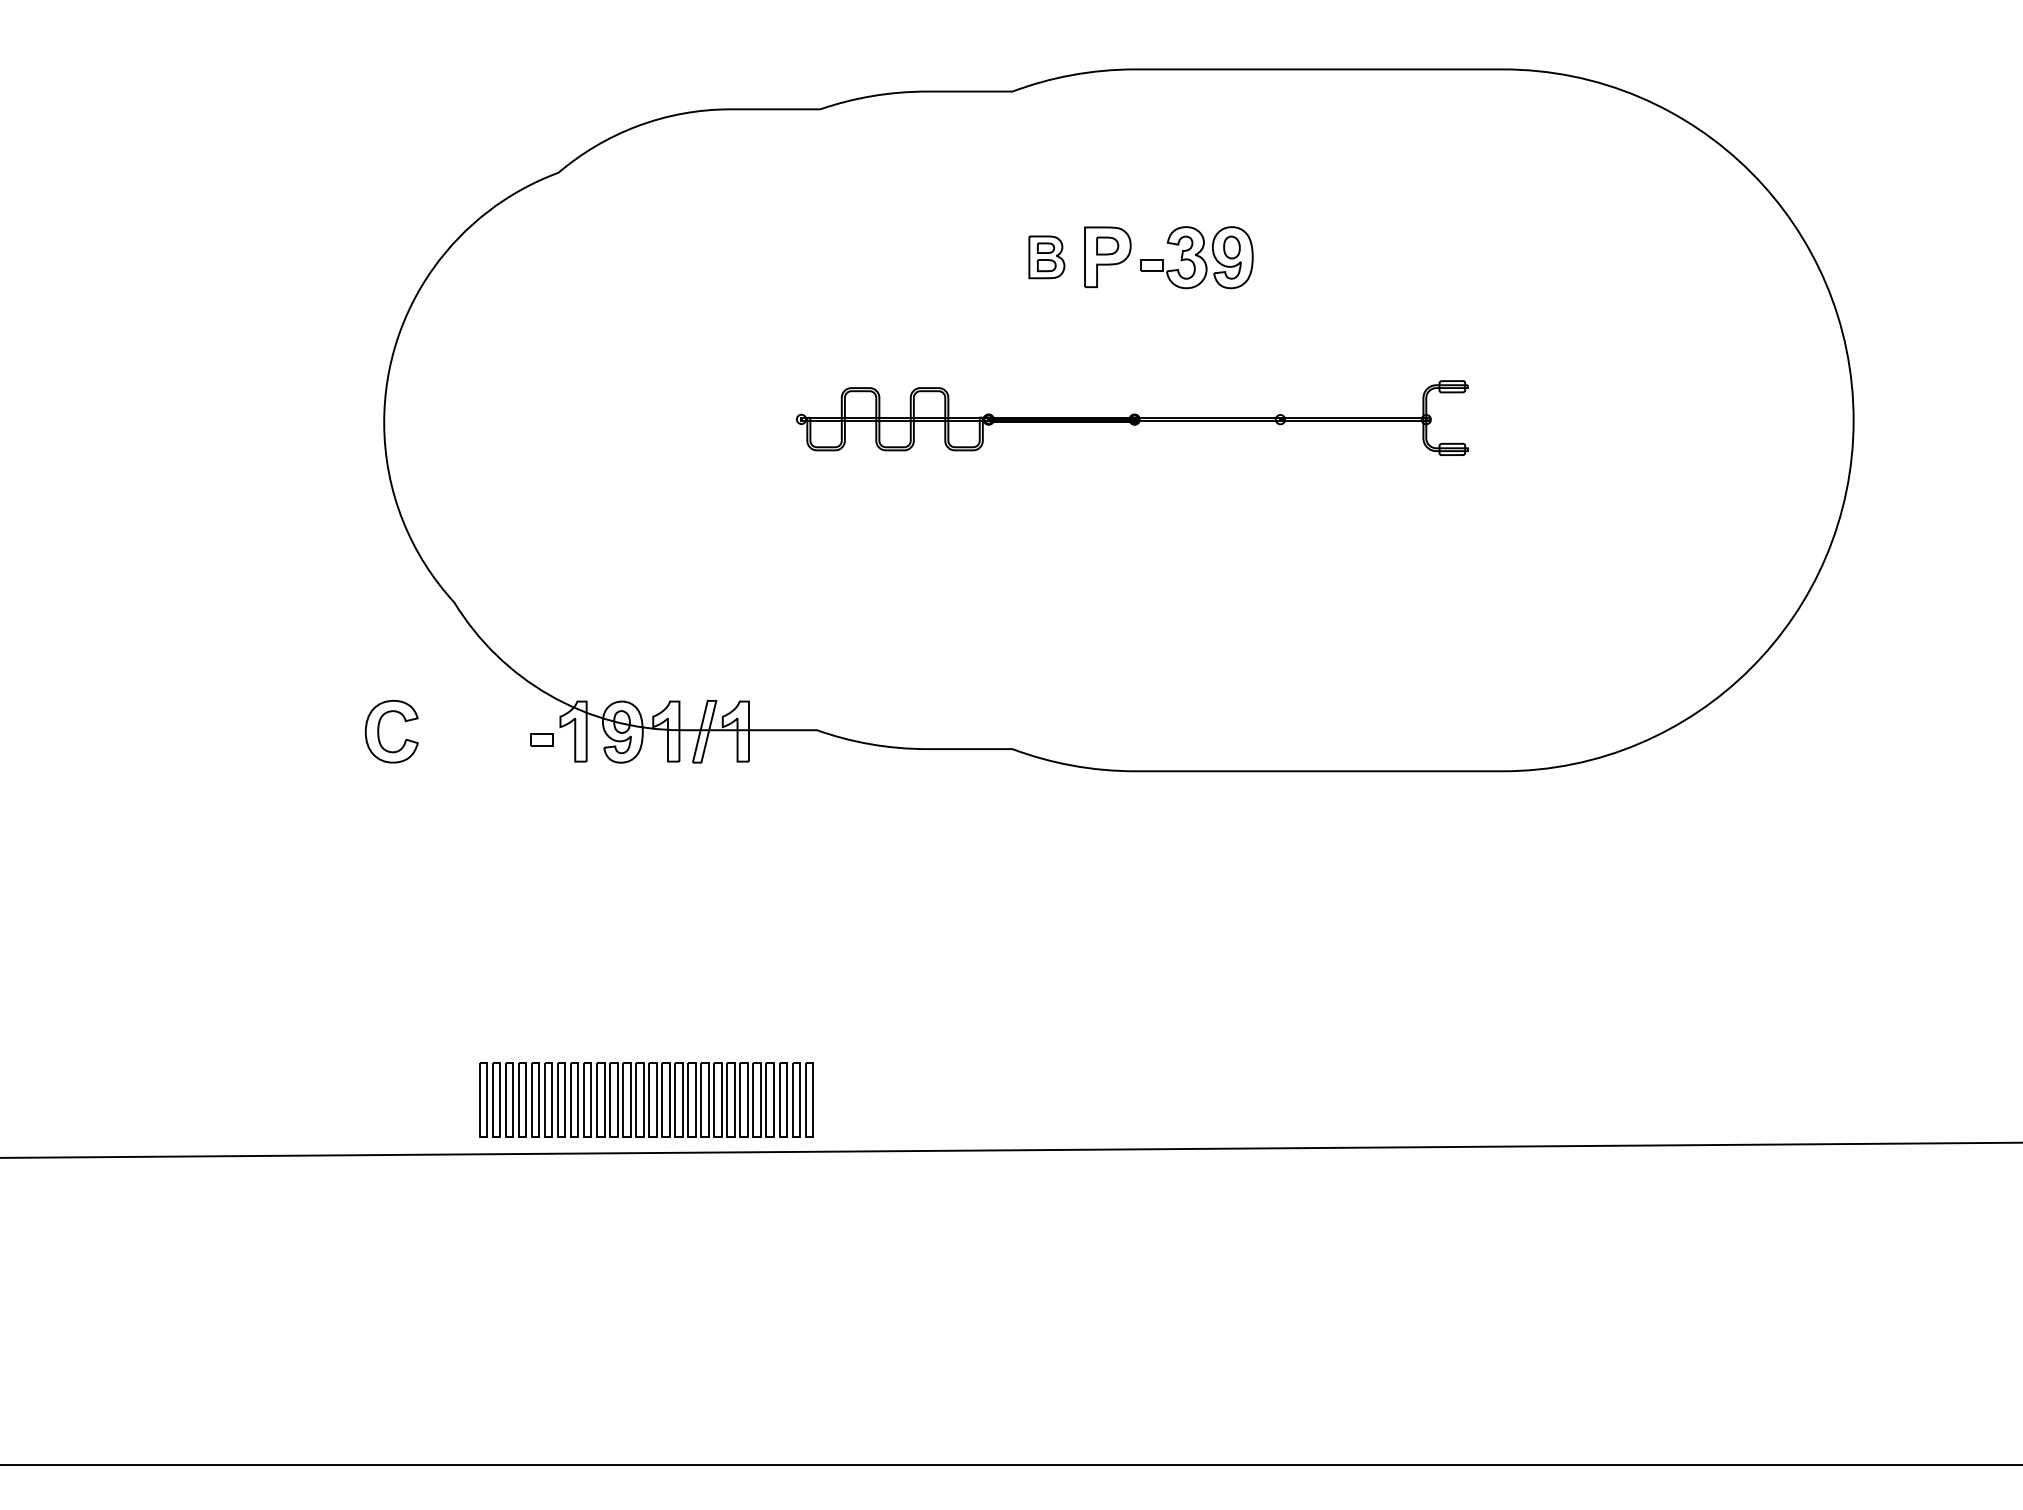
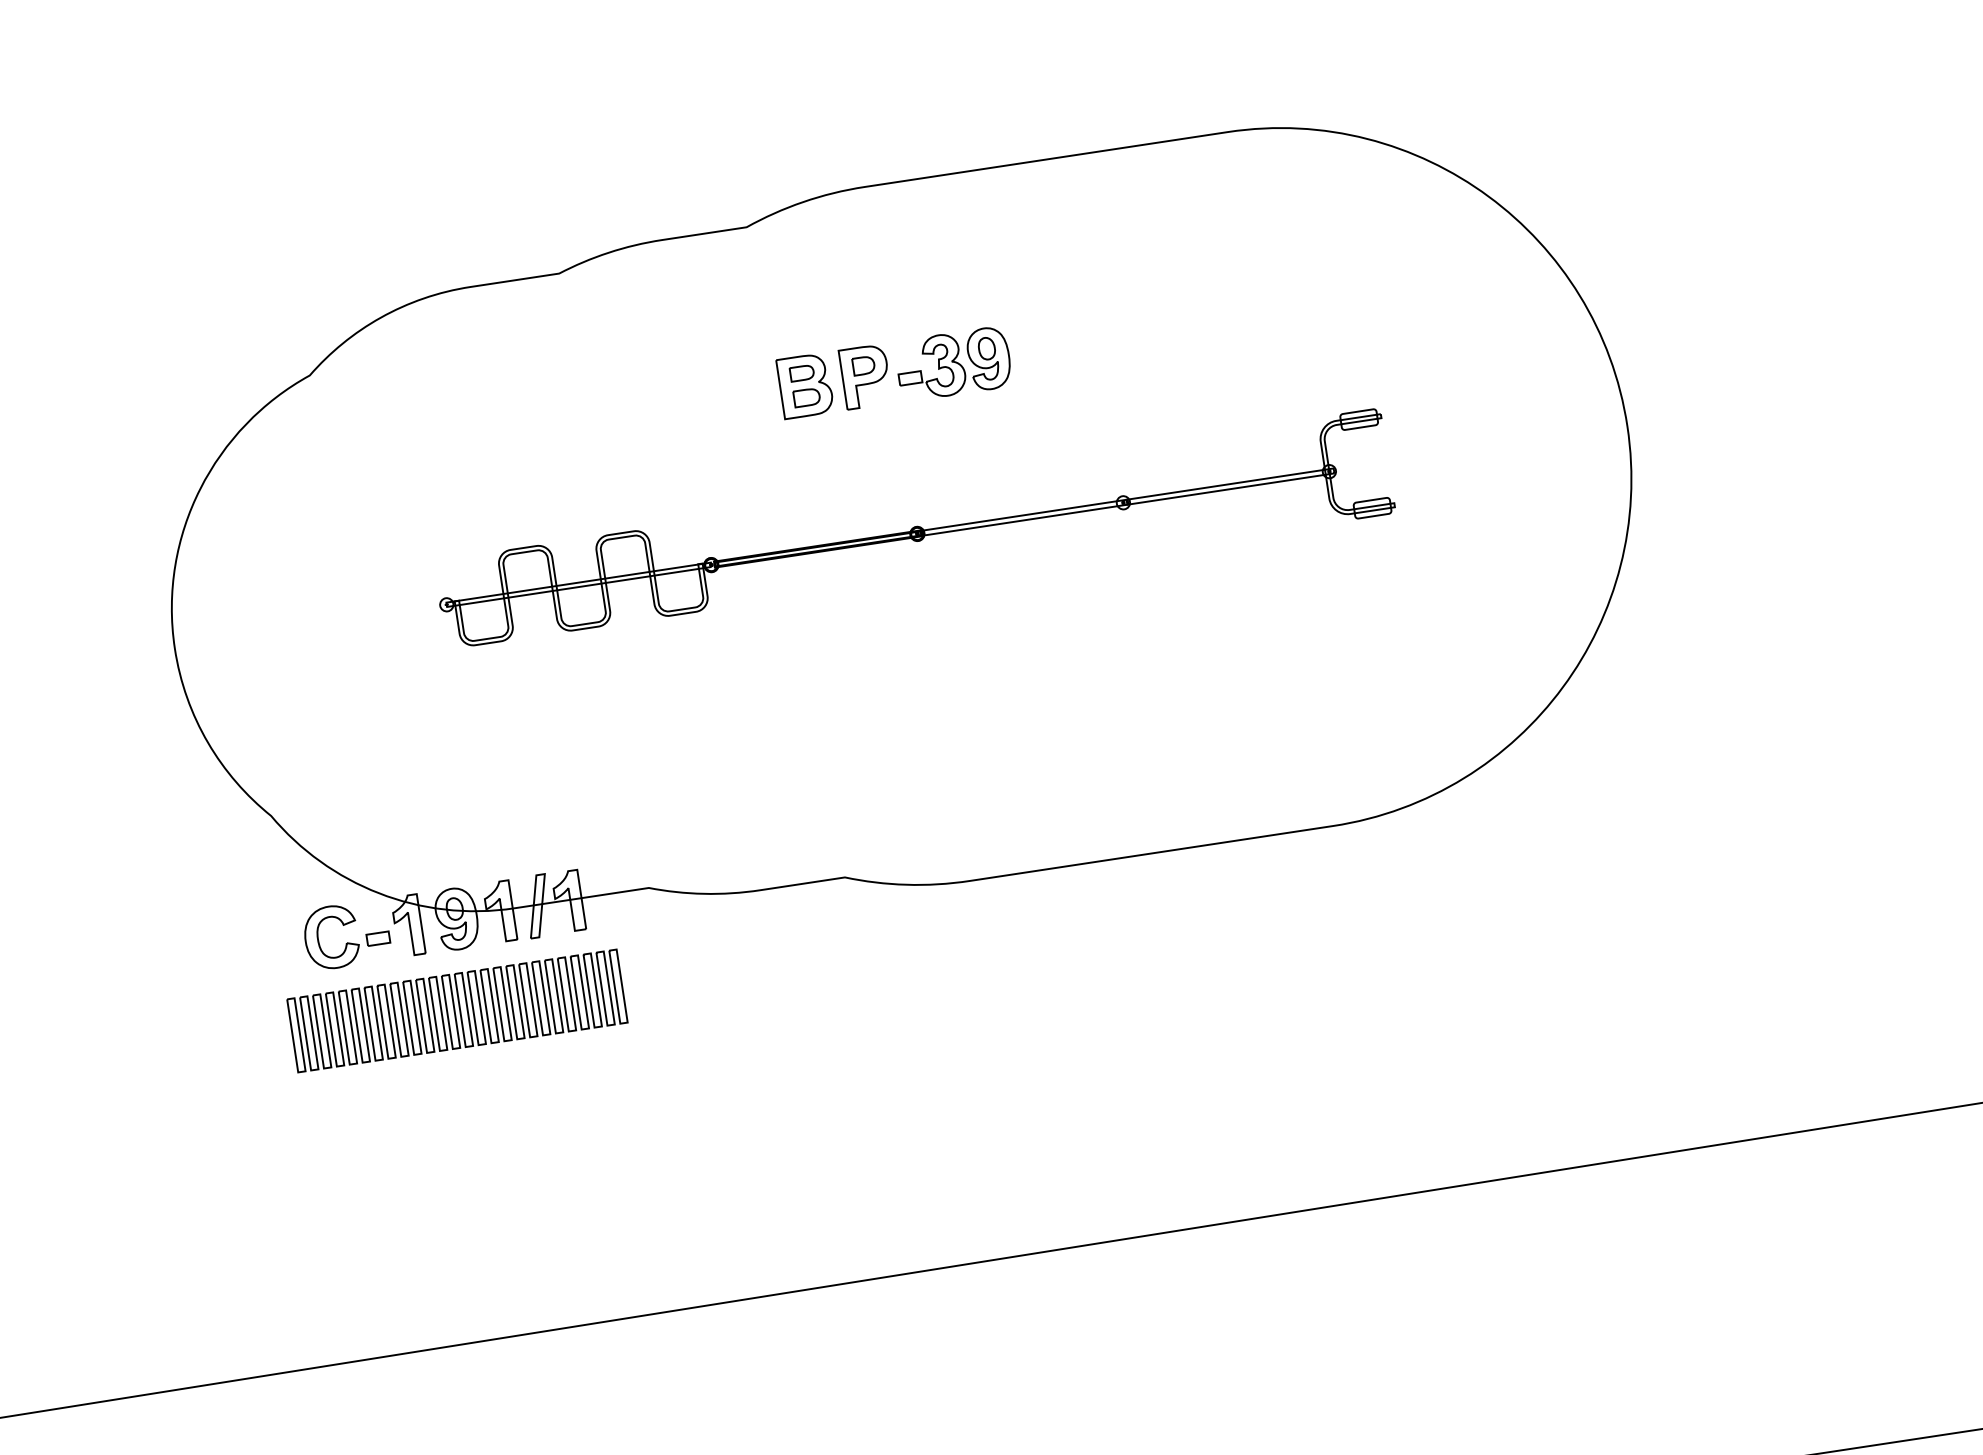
part: (1046, 257) -> (805, 386), size x1.43
part: (1132, 417) -> (913, 531), size x1.43
part: (379, 731) -> (319, 939), moved
part: (646, 1099) -> (457, 1010), moved

